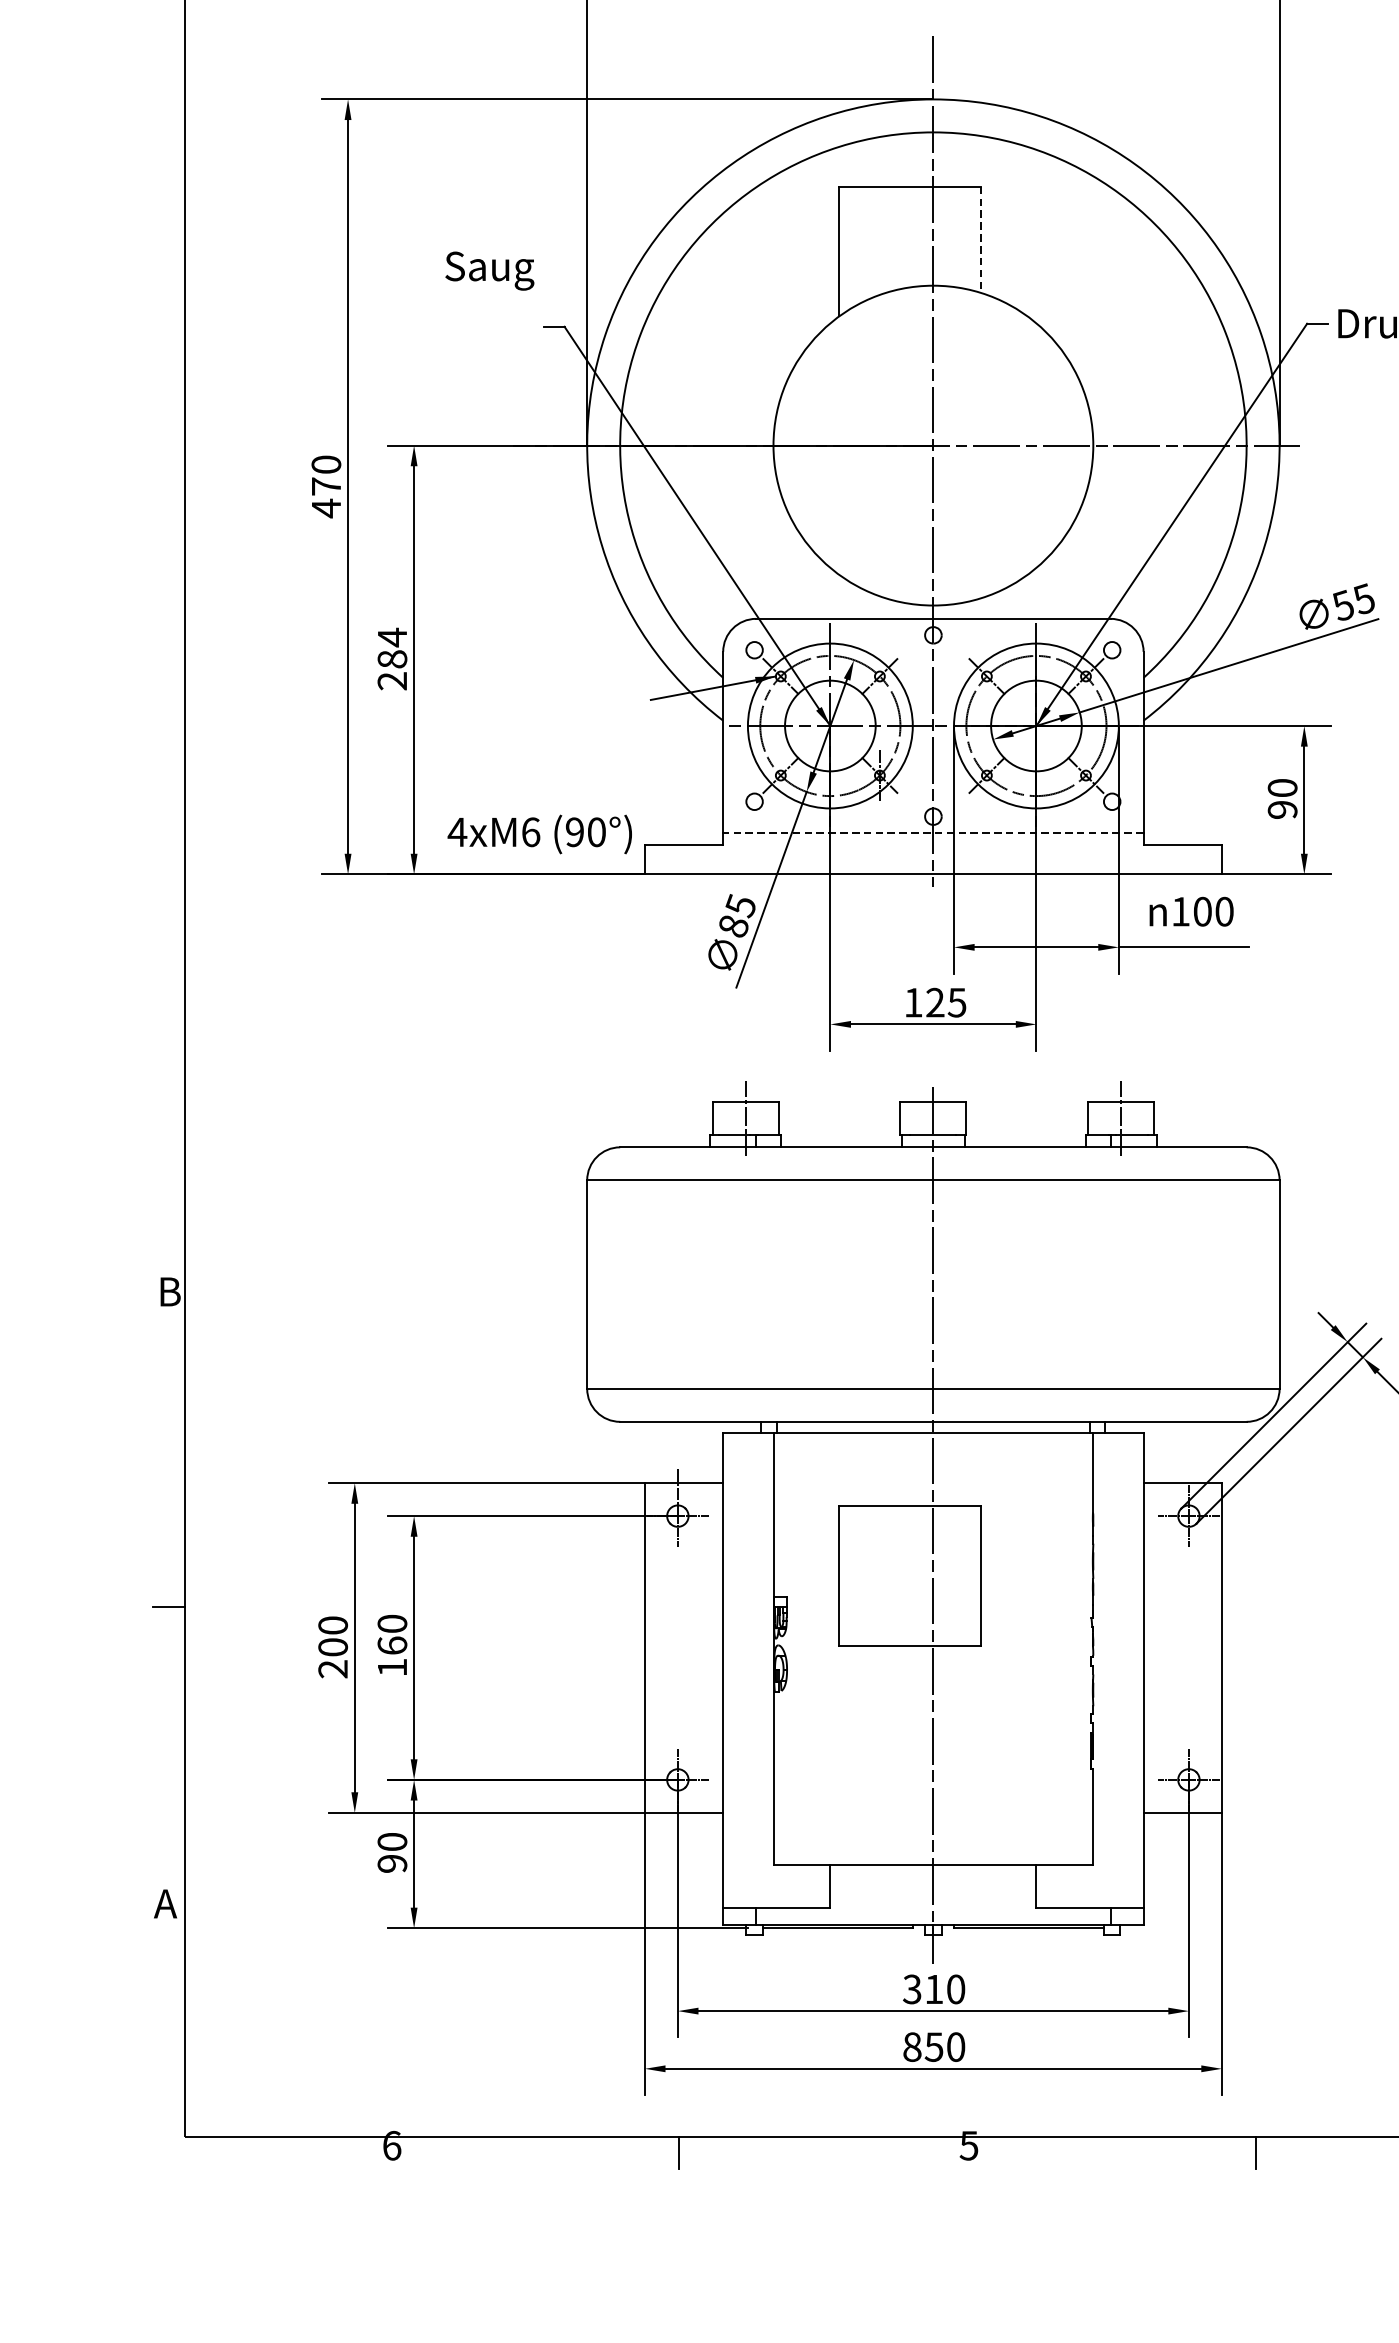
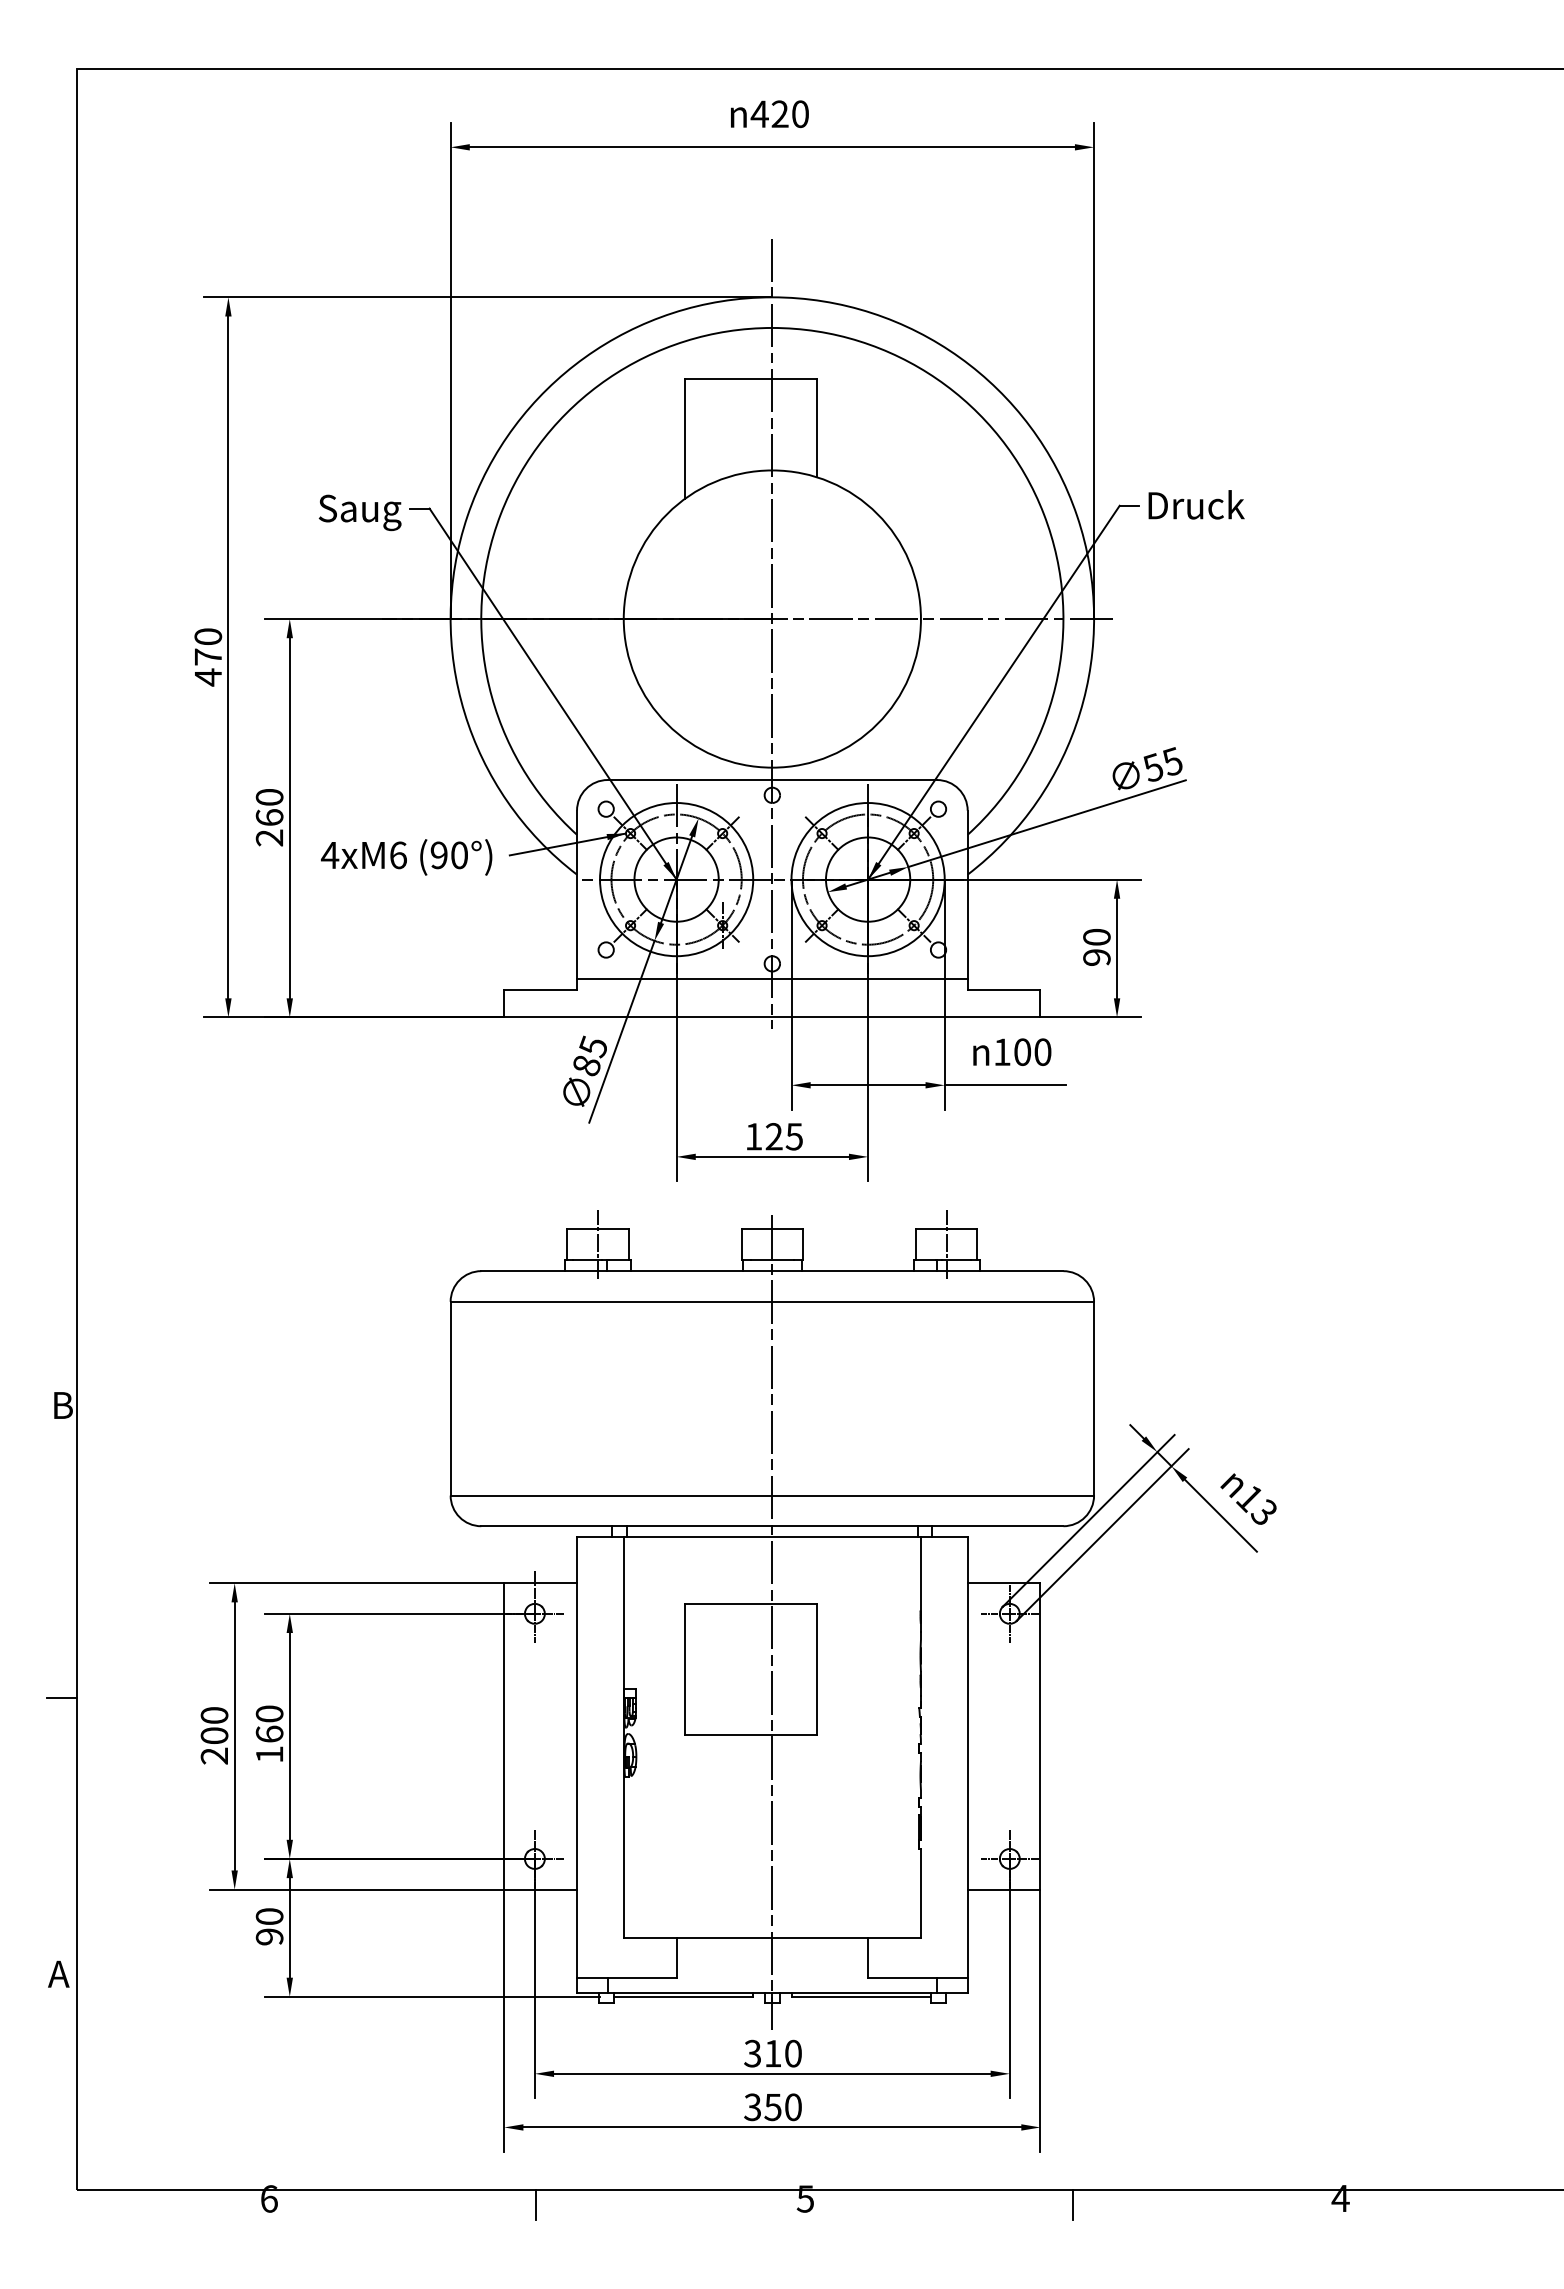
line: (980, 240) -> (816, 428), dashed -> solid
text: (489, 270) -> (359, 512), moved
text: (392, 647) -> (269, 806), 284 -> 260
line: (932, 833) -> (771, 979), dashed -> solid
text: (539, 834) -> (406, 857), moved
text: (912, 2046) -> (752, 2106), 850 -> 350

